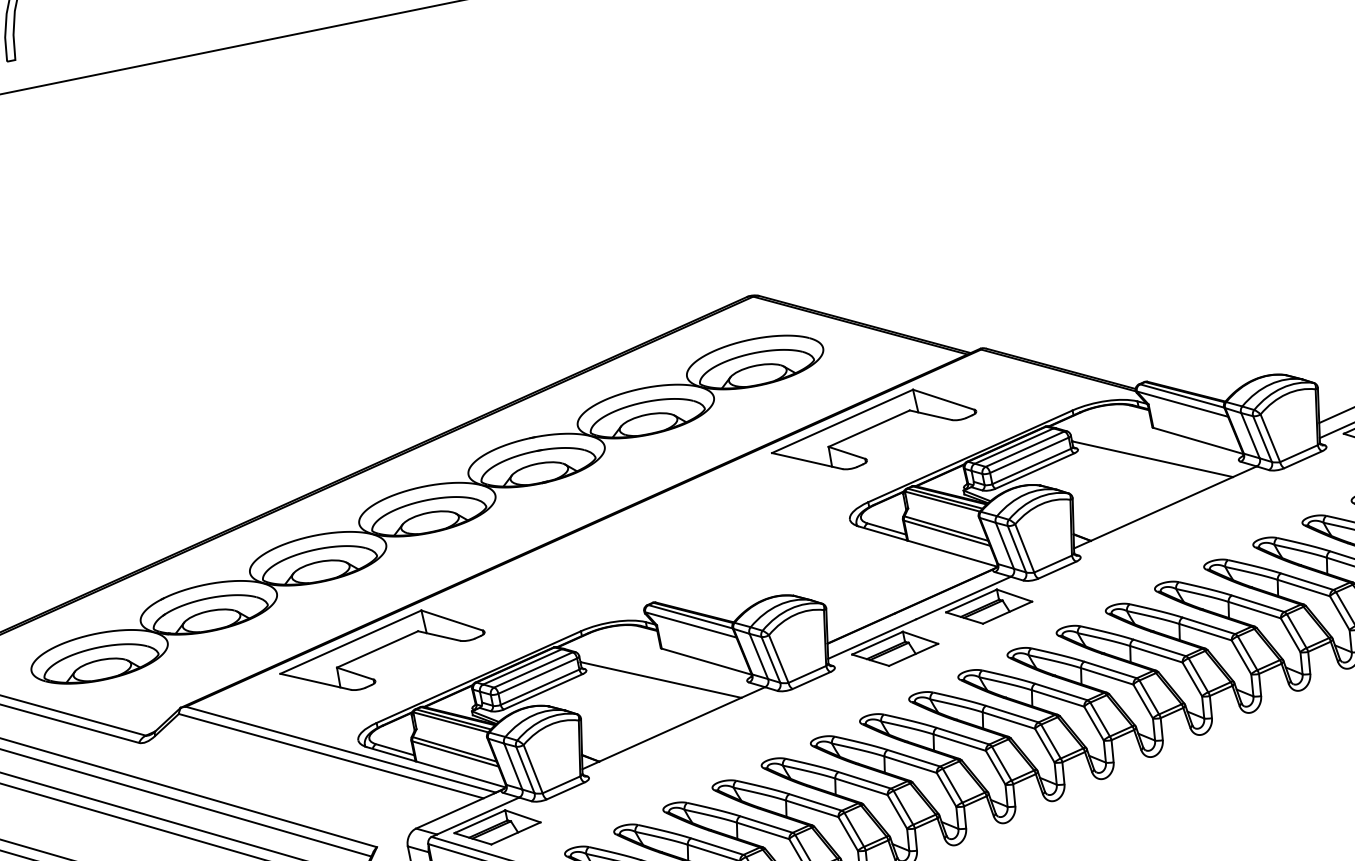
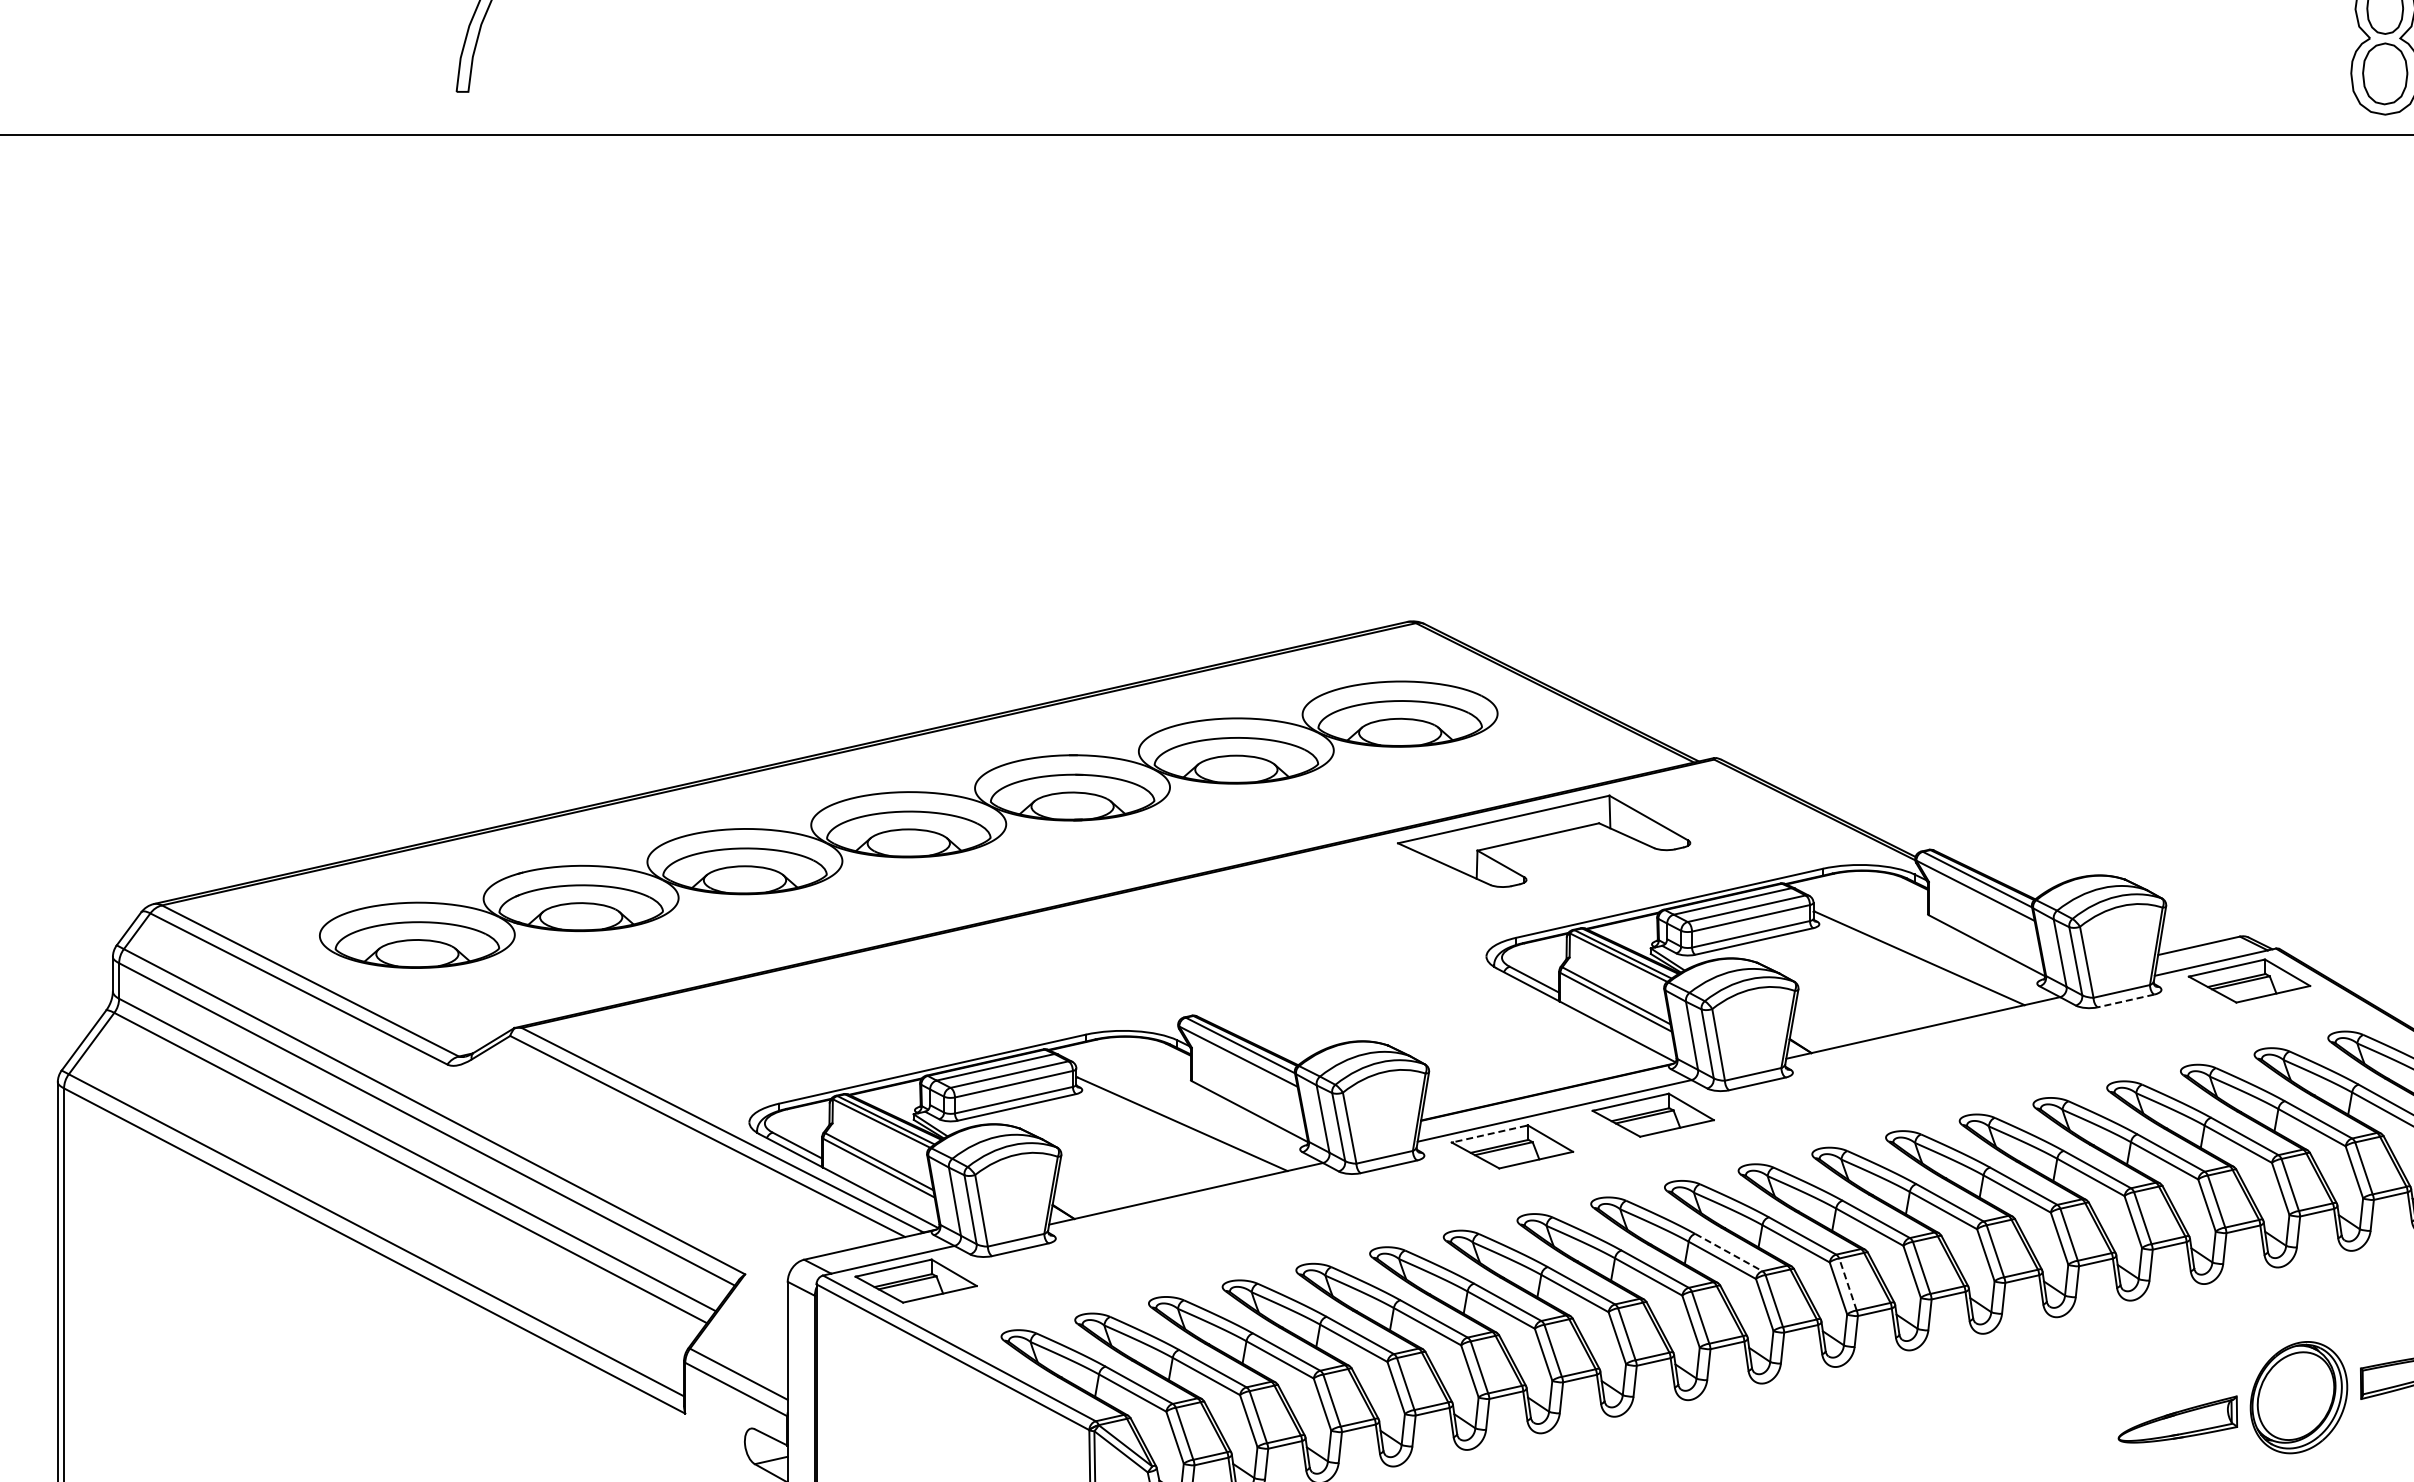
line: (1302, 459) -> (2125, 1000), solid -> dashed
line: (877, 643) -> (1489, 1134), solid -> dashed
part: (381, 651) -> (806, 1006), removed
line: (1061, 691) -> (1729, 1252), solid -> dashed
line: (1148, 697) -> (1847, 1284), solid -> dashed

